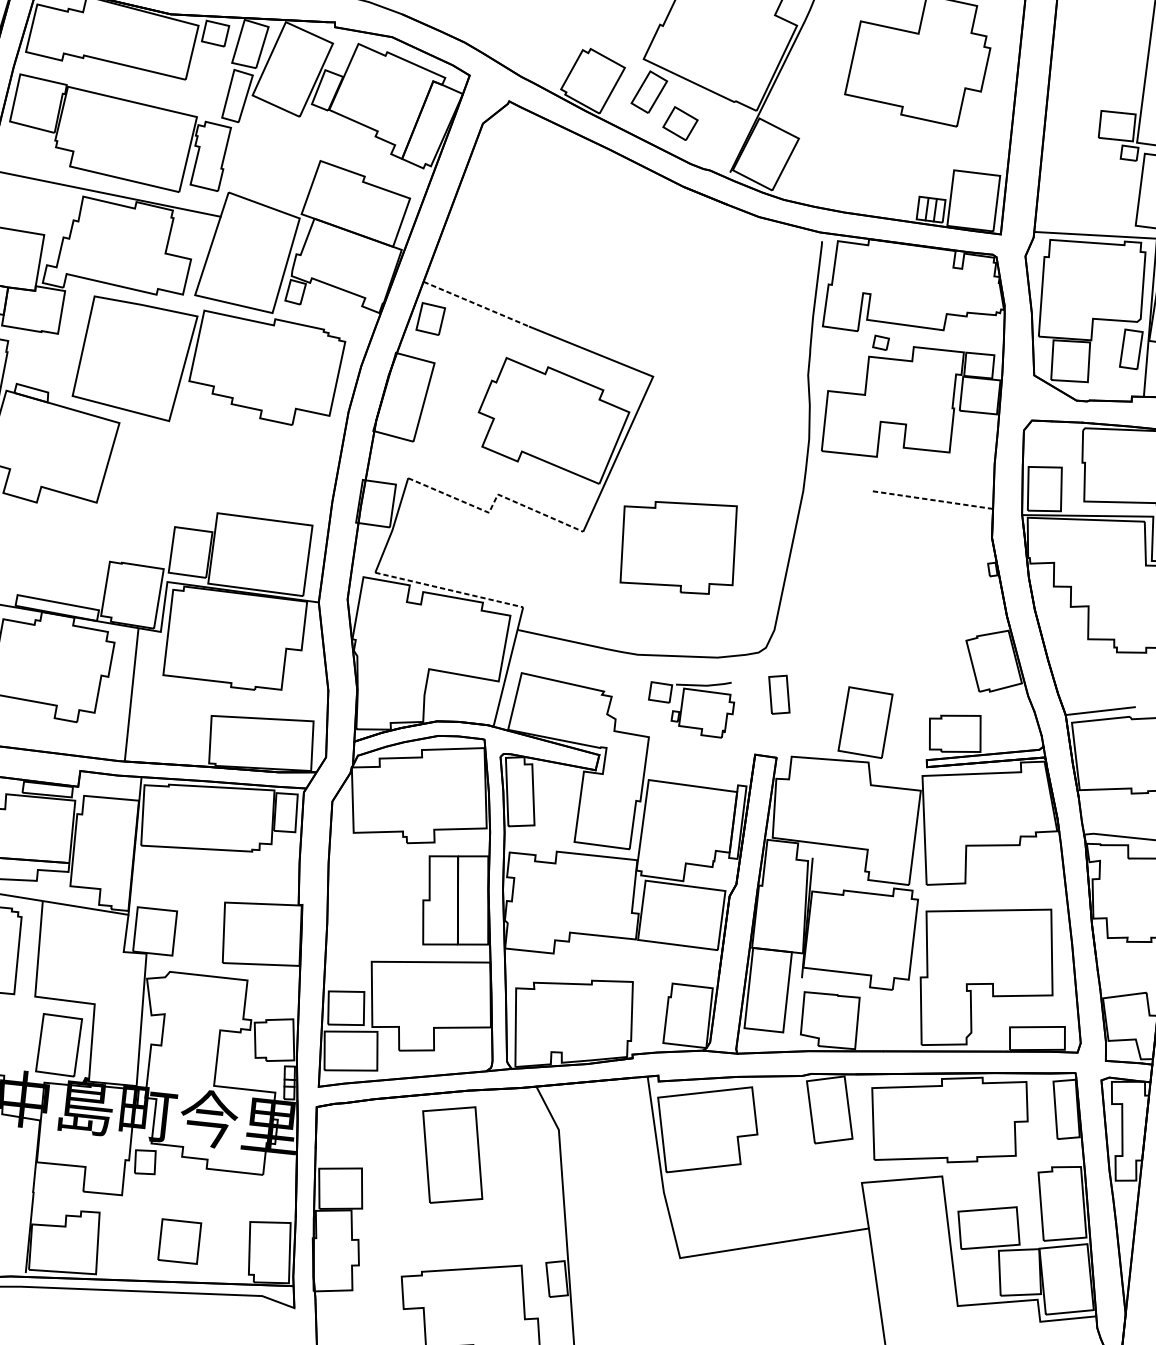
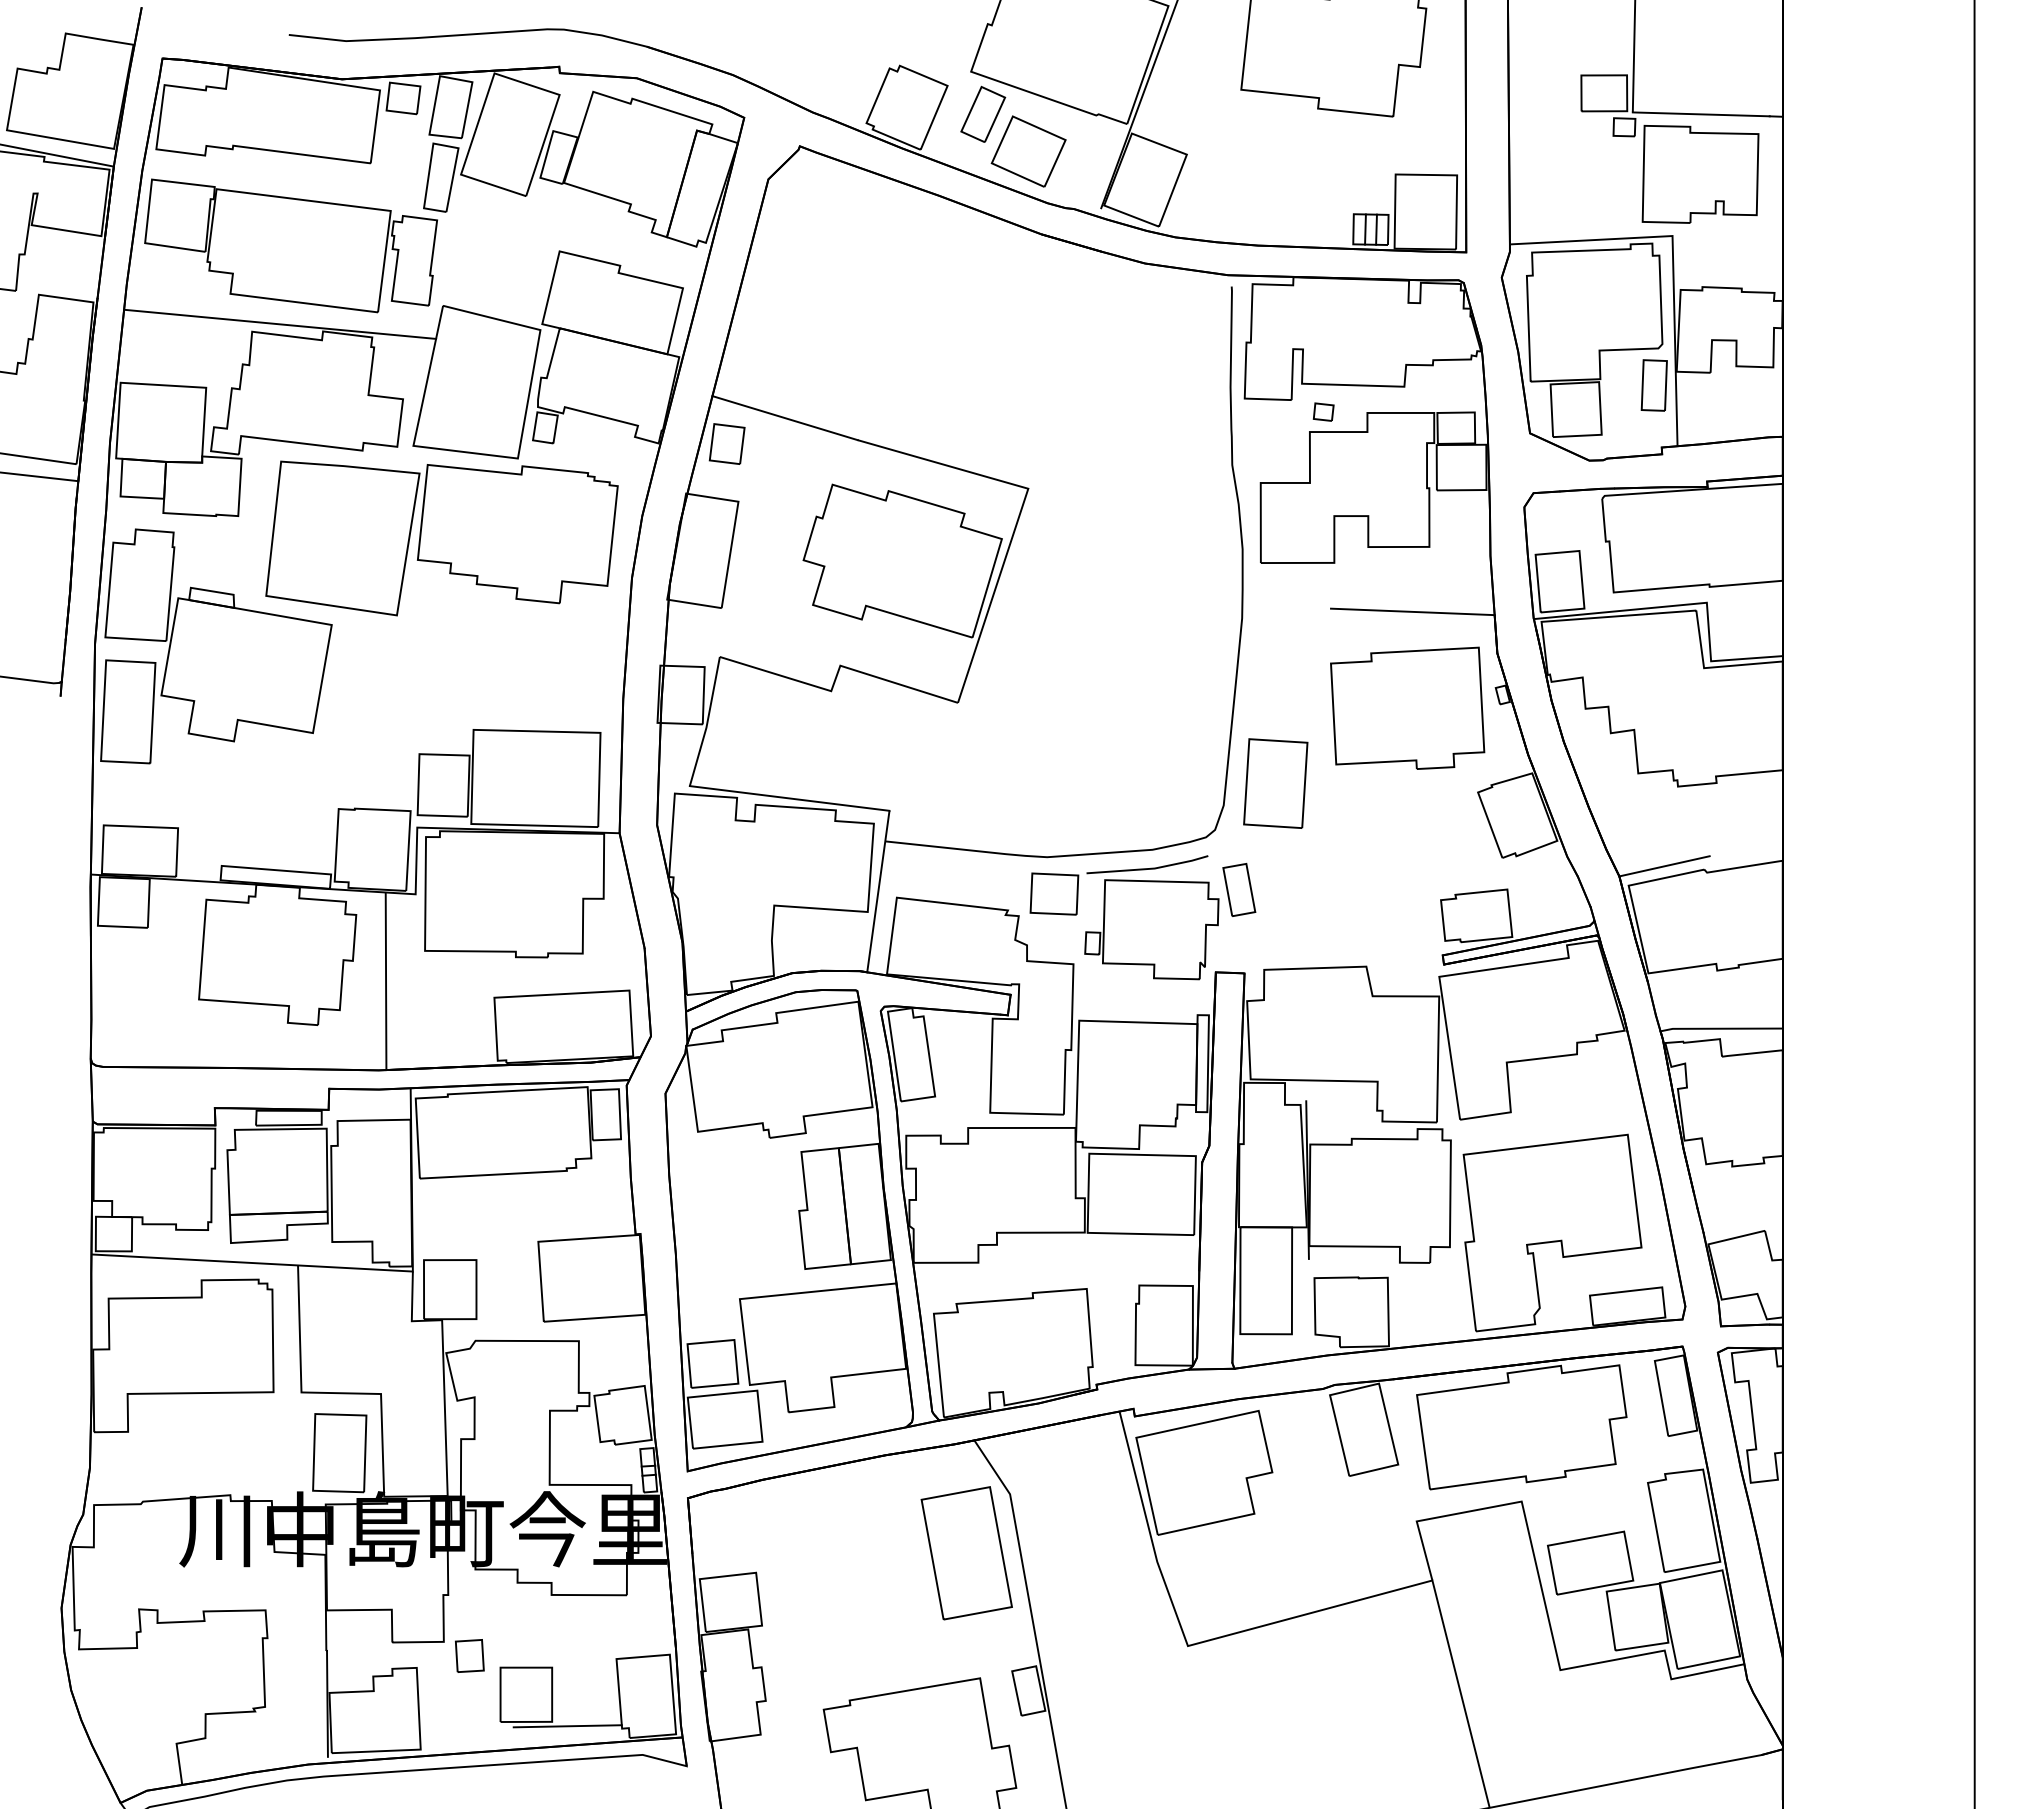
part: (680, 123) -> (1028, 151), size x1.67
line: (476, 304) -> (785, 418), dashed -> solid
line: (931, 499) -> (1412, 611), dashed -> solid
line: (495, 500) -> (837, 674), dashed -> solid
part: (678, 545) -> (1407, 707), moved
line: (449, 590) -> (789, 798), dashed -> solid
part: (691, 706) -> (1124, 917), size x1.67
part: (865, 722) -> (1275, 783), moved
part: (452, 1155) -> (966, 1553), moved
part: (145, 1161) -> (469, 1655), moved
line: (208, 1268) -> (567, 1726), added

